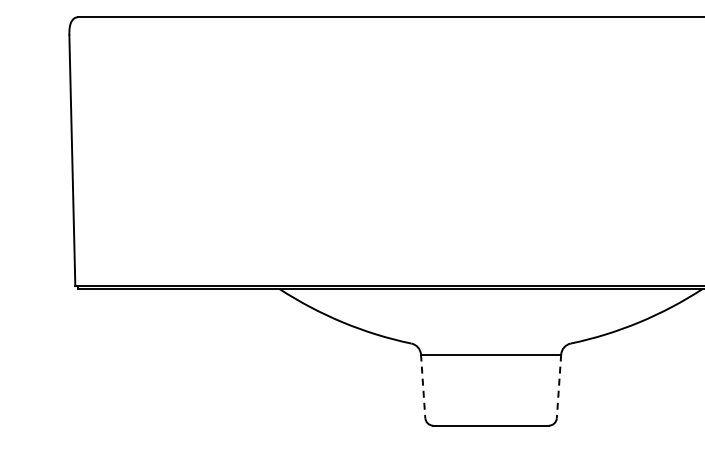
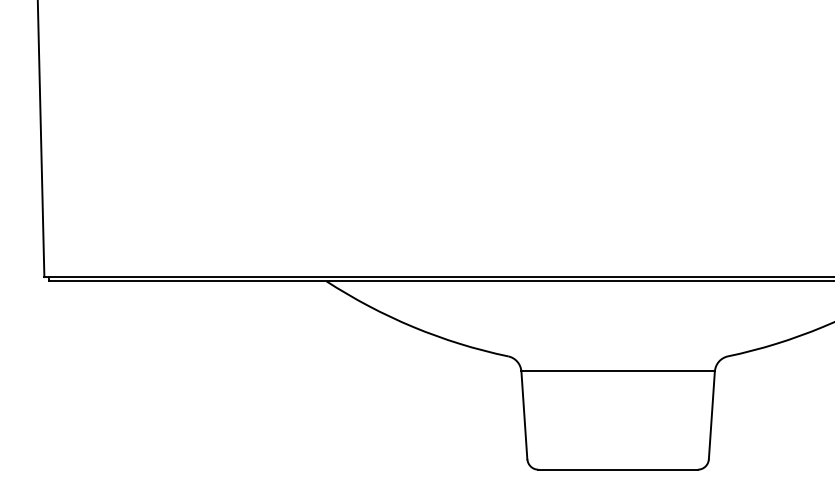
line: (423, 386) -> (524, 415), dashed -> solid
line: (559, 386) -> (712, 415), dashed -> solid

